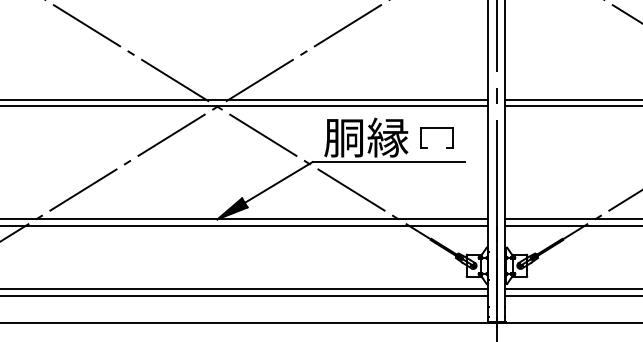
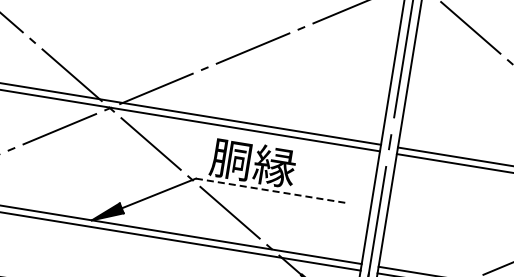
part: (436, 128) -> (324, 165), removed
line: (389, 162) -> (272, 191), solid -> dashed

